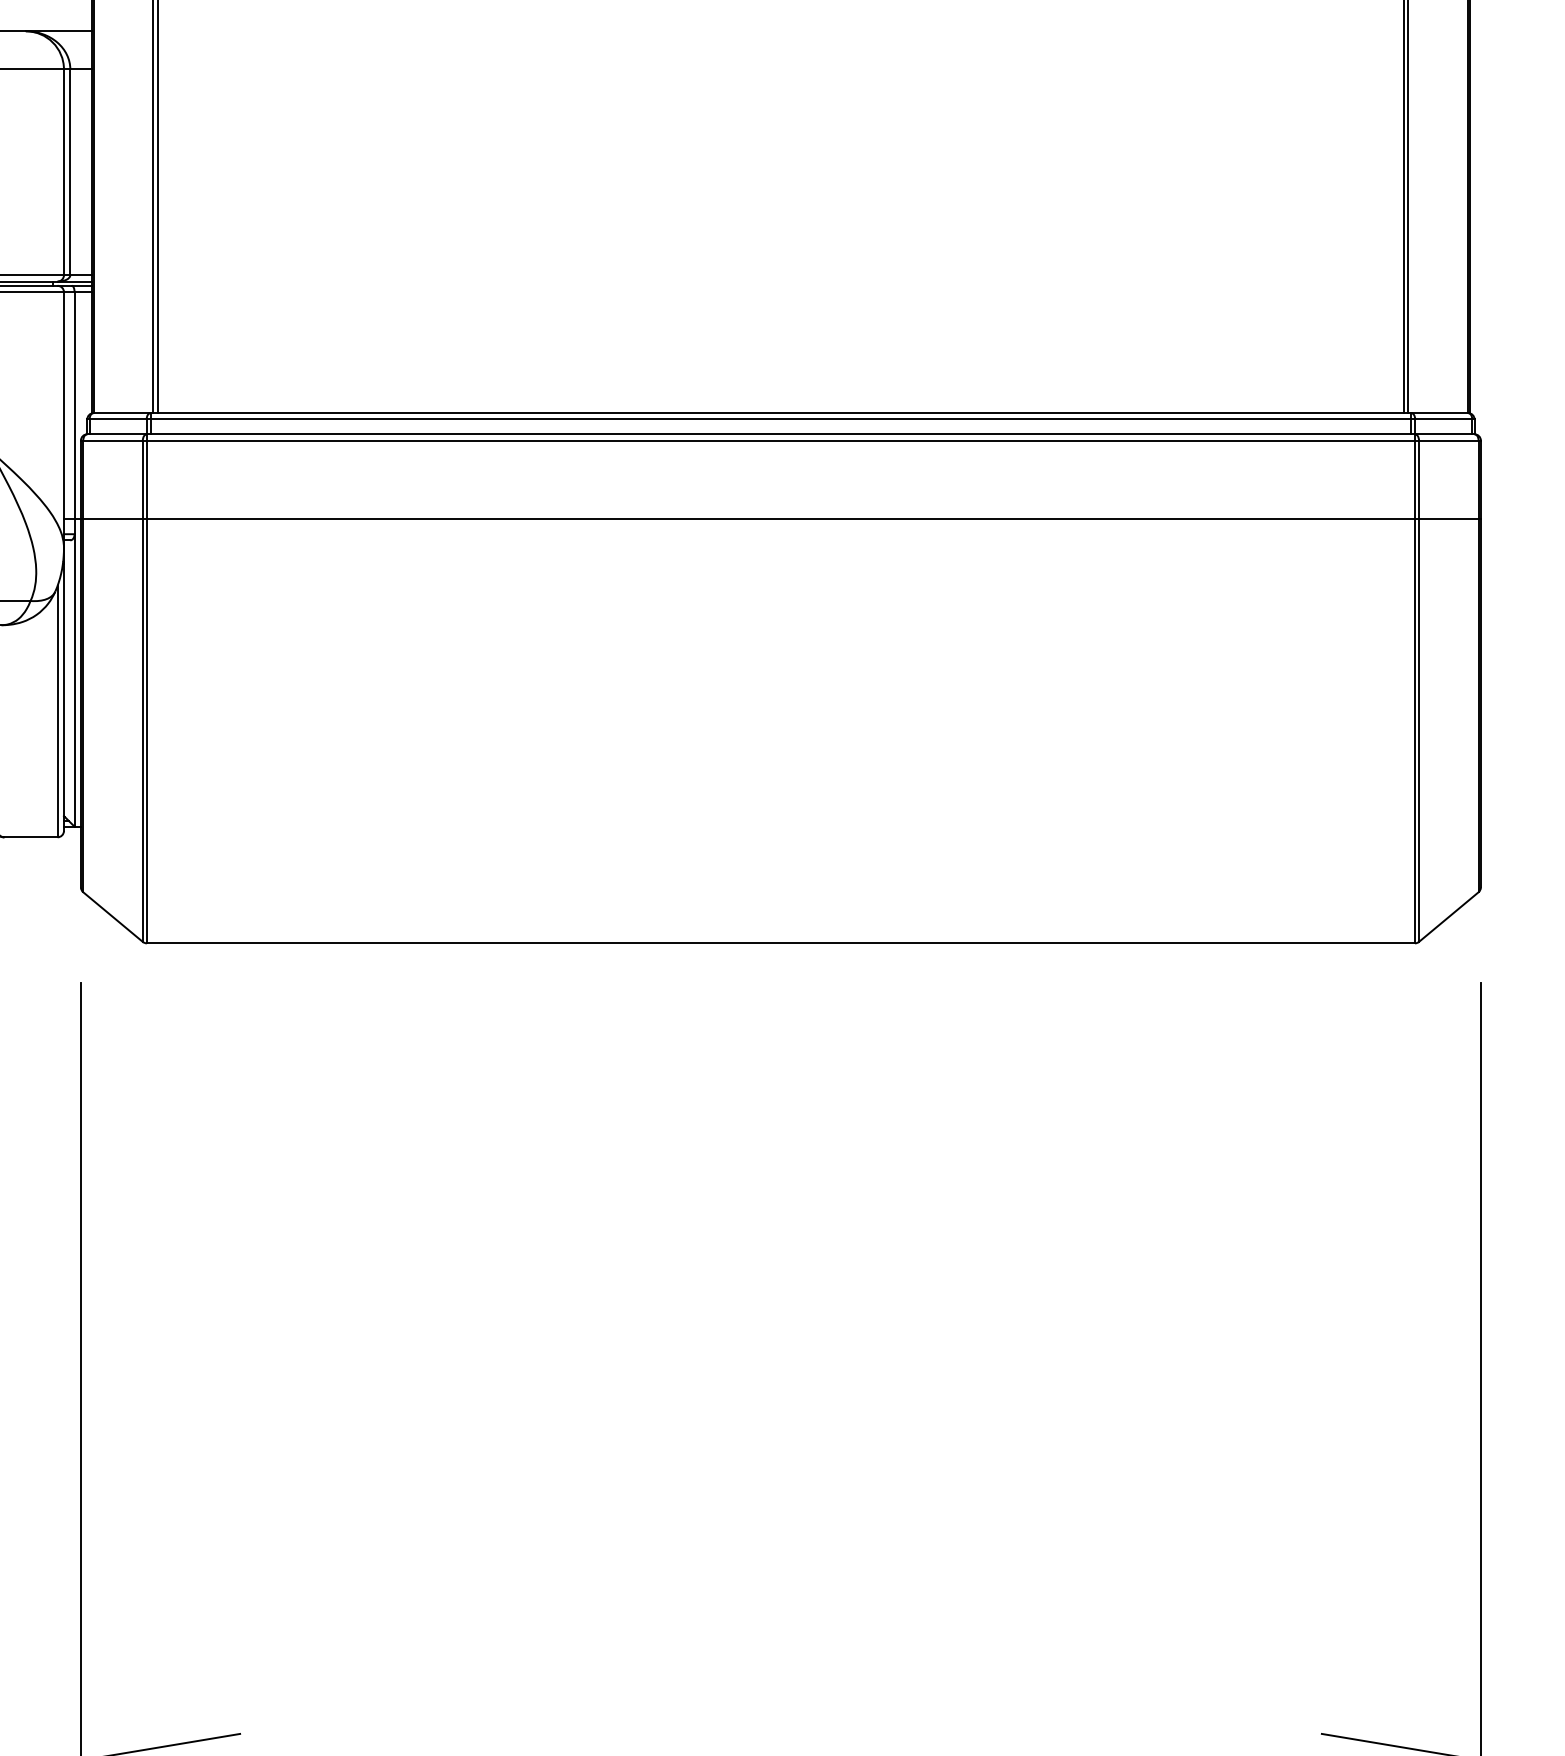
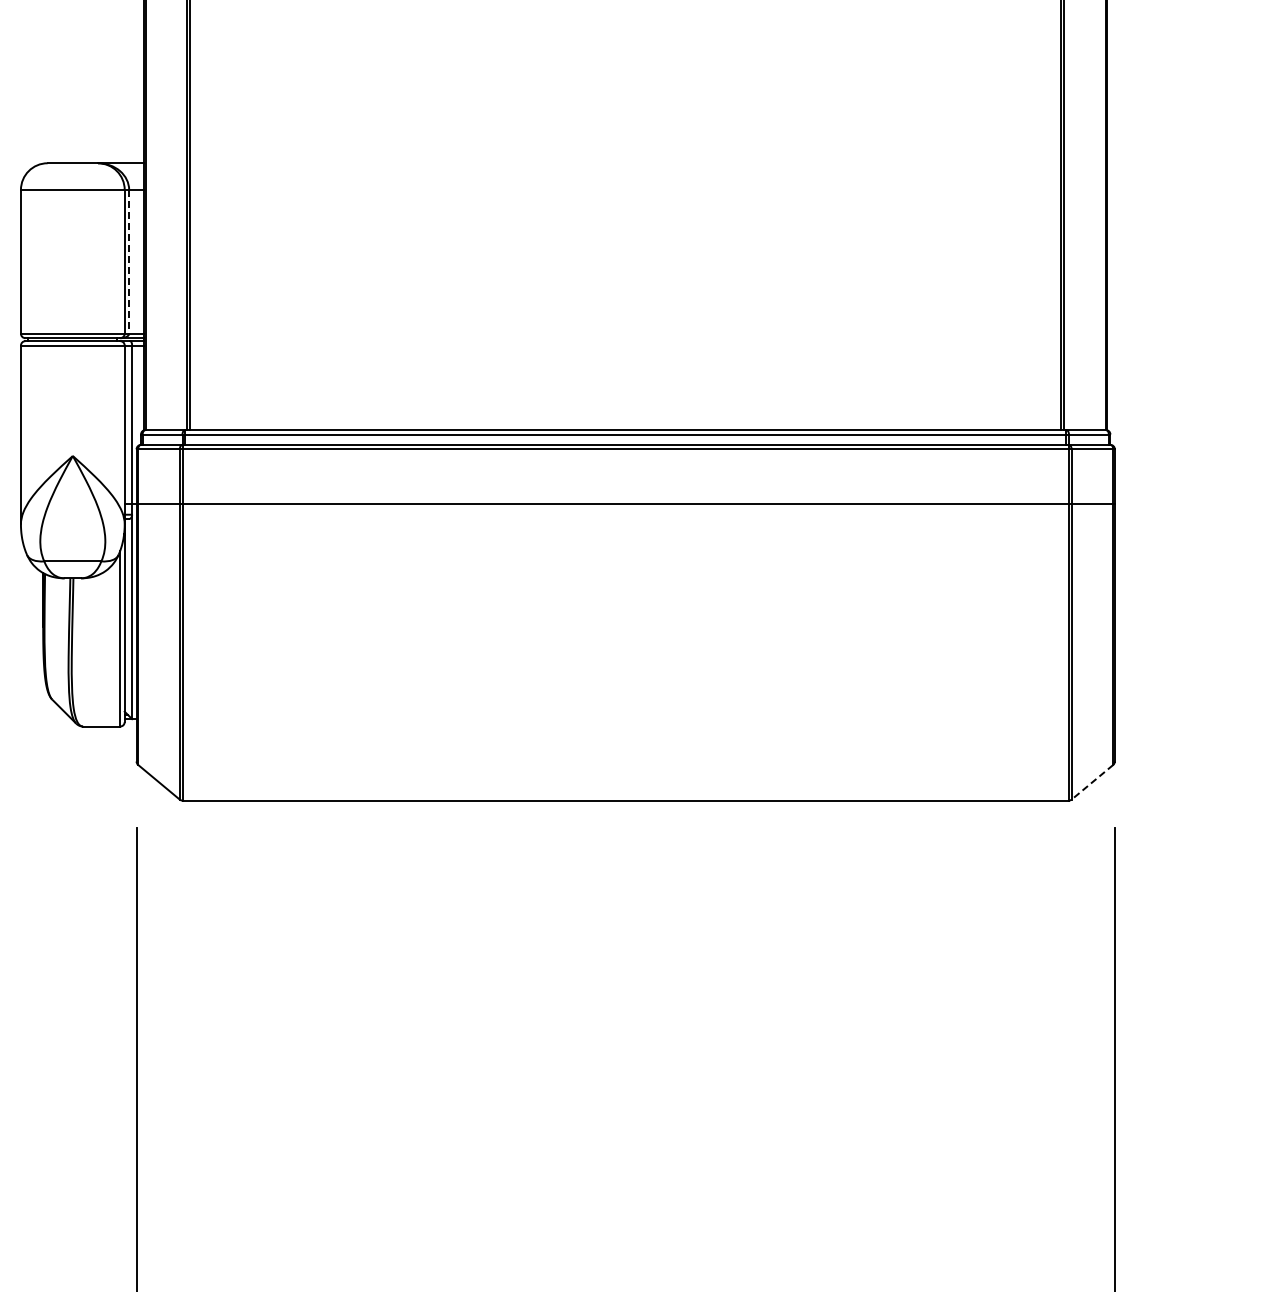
line: (70, 171) -> (129, 261), solid -> dashed
line: (1448, 917) -> (1092, 782), solid -> dashed

